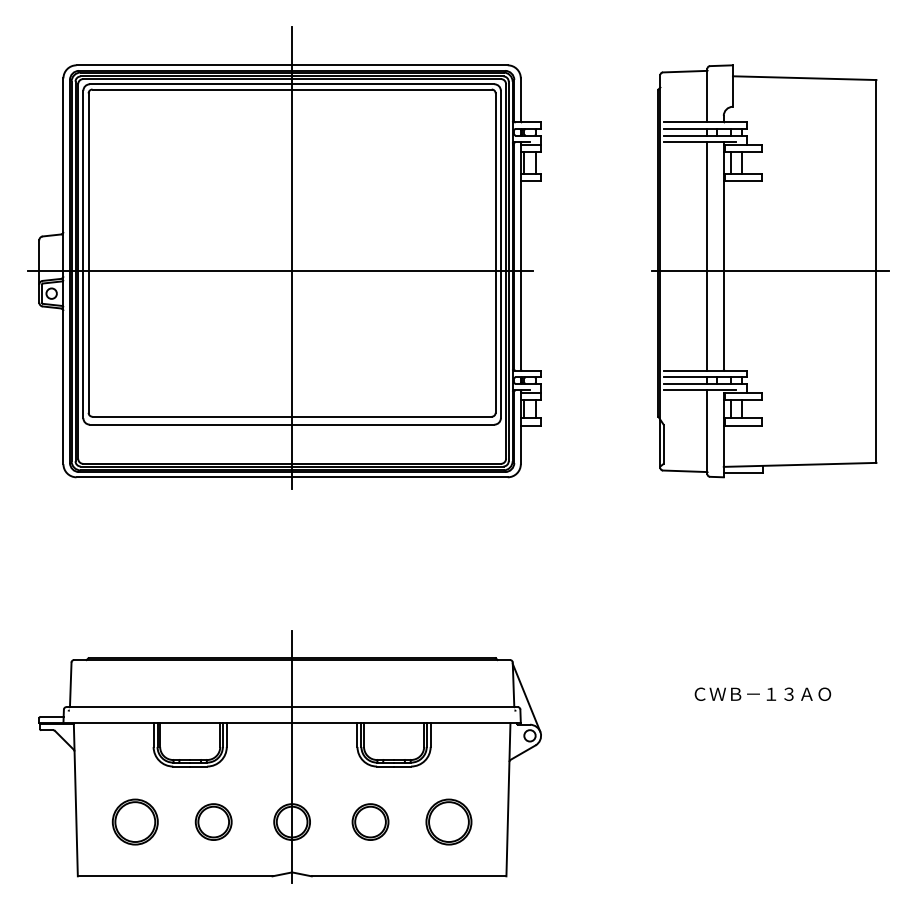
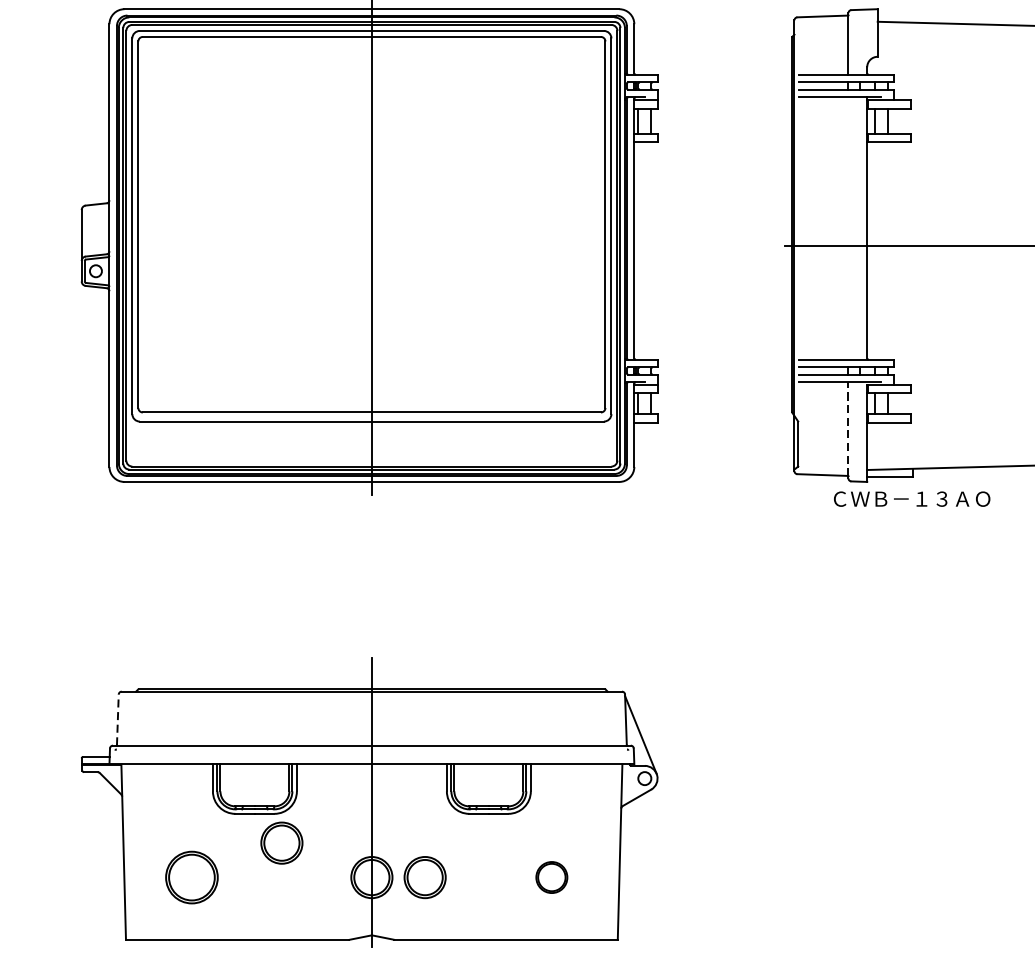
line: (707, 256) -> (848, 228), removed
line: (279, 271) -> (357, 245), removed
line: (707, 431) -> (848, 429), solid -> dashed
line: (70, 684) -> (117, 719), solid -> dashed
text: (762, 693) -> (911, 498), moved
part: (213, 821) -> (281, 842), moved
part: (370, 821) -> (425, 876), moved
part: (448, 821) -> (551, 876), size x0.6

